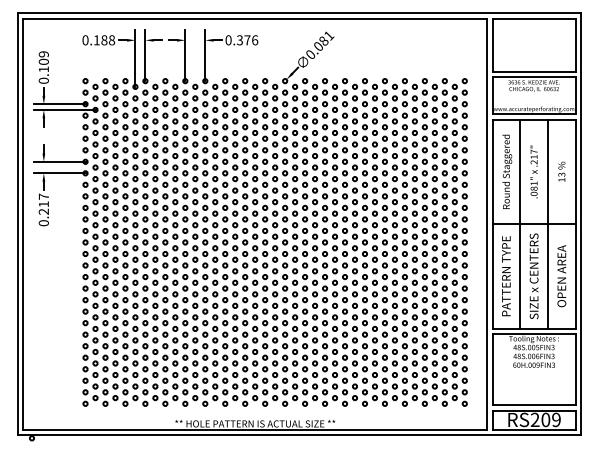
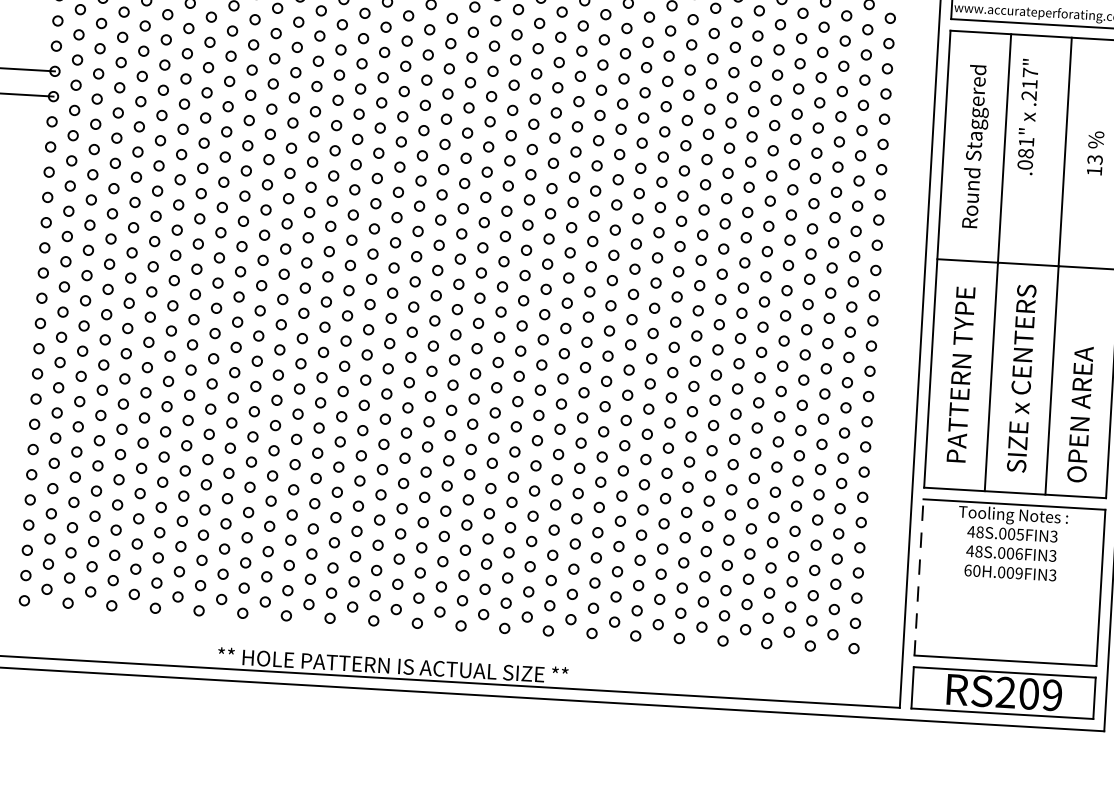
text: (533, 171) -> (1026, 115), moved
text: (561, 276) -> (1079, 415), moved
line: (492, 369) -> (918, 576), solid -> dashed

